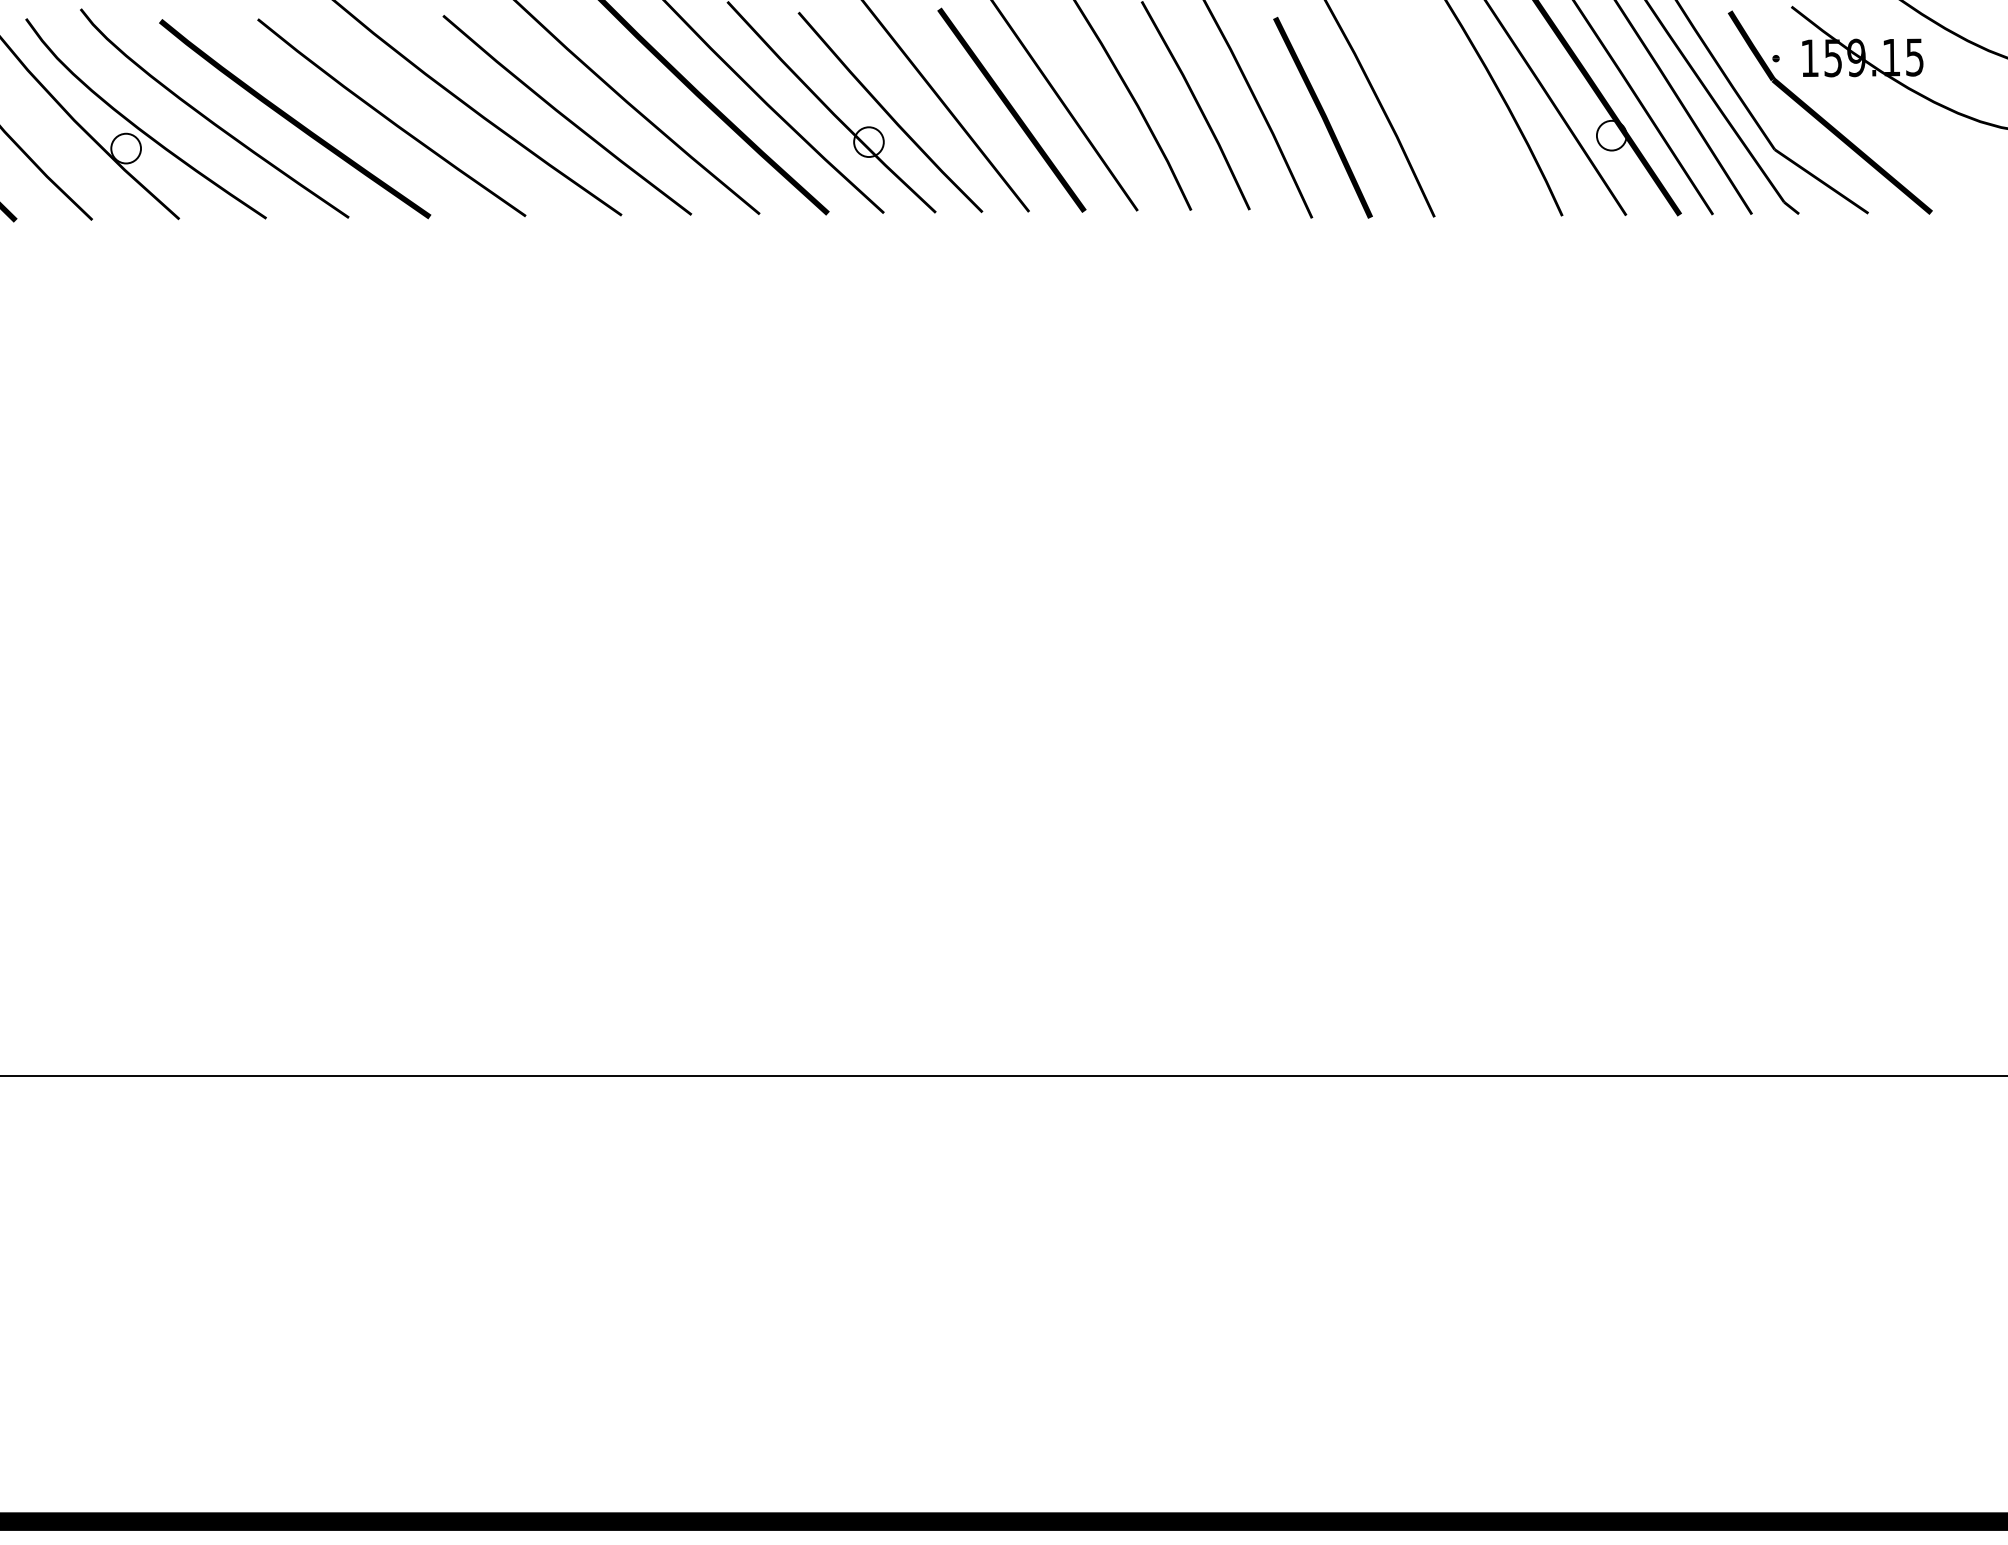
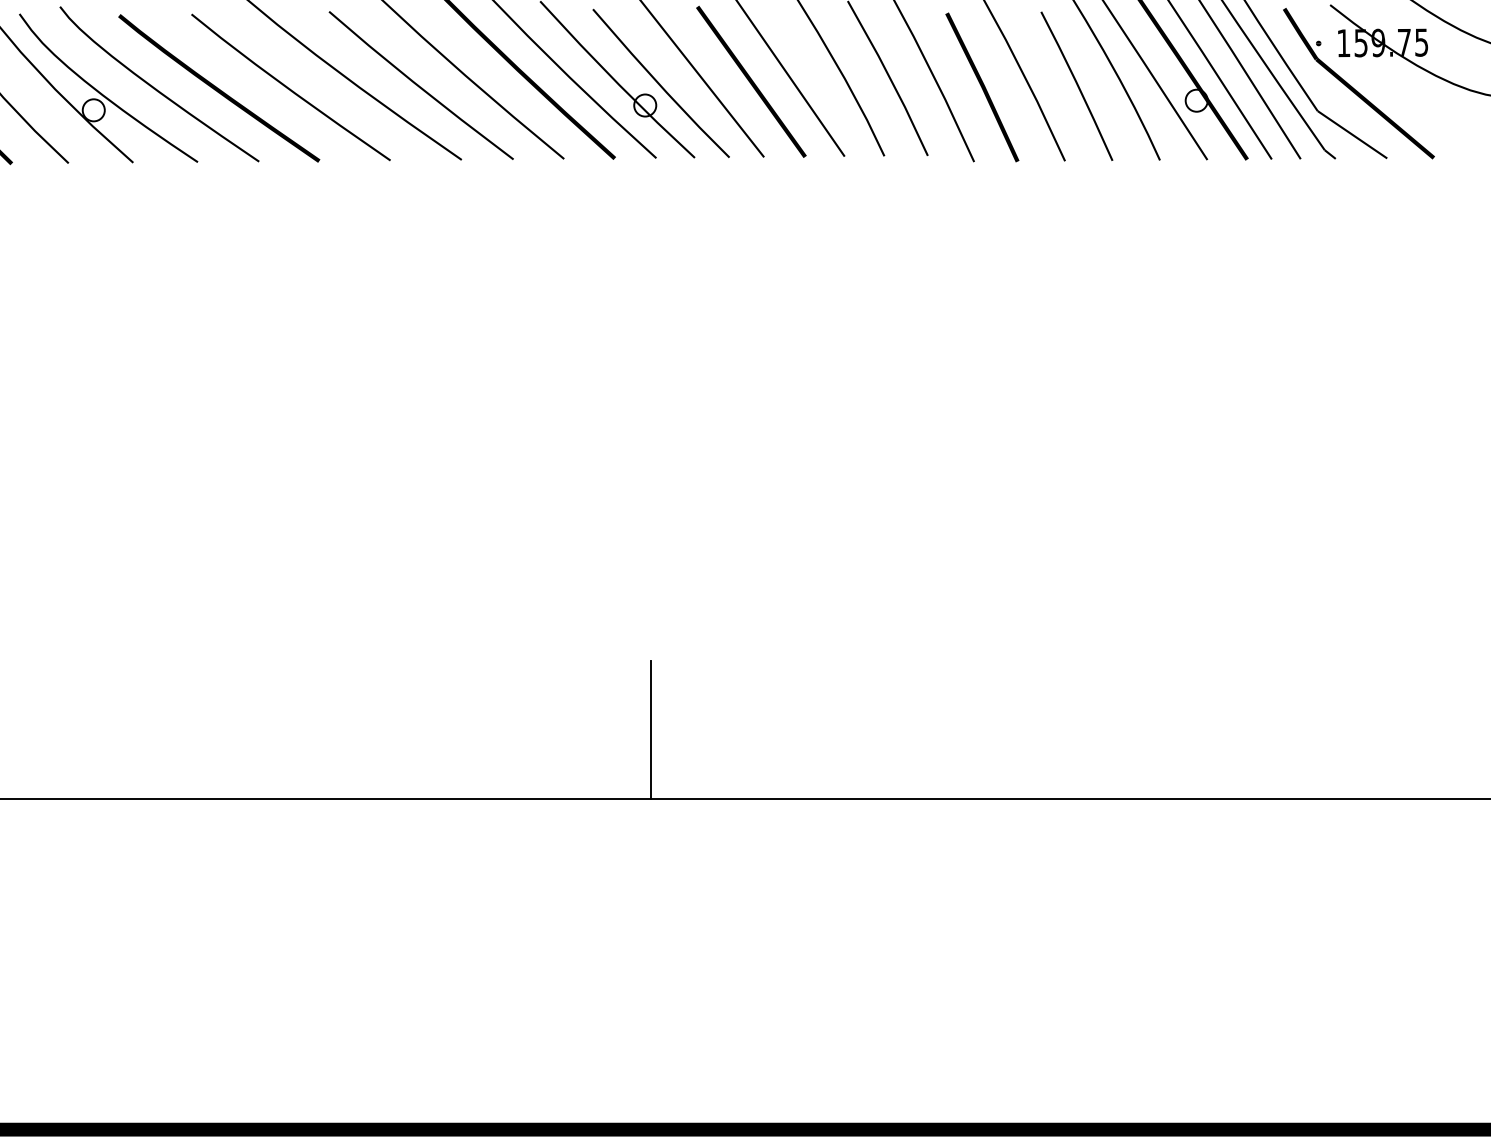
text: (1890, 57) -> (1403, 42), 159.15 -> 159.75
line: (1450, 115) -> (1076, 85), added
line: (876, 982) -> (650, 729), added

